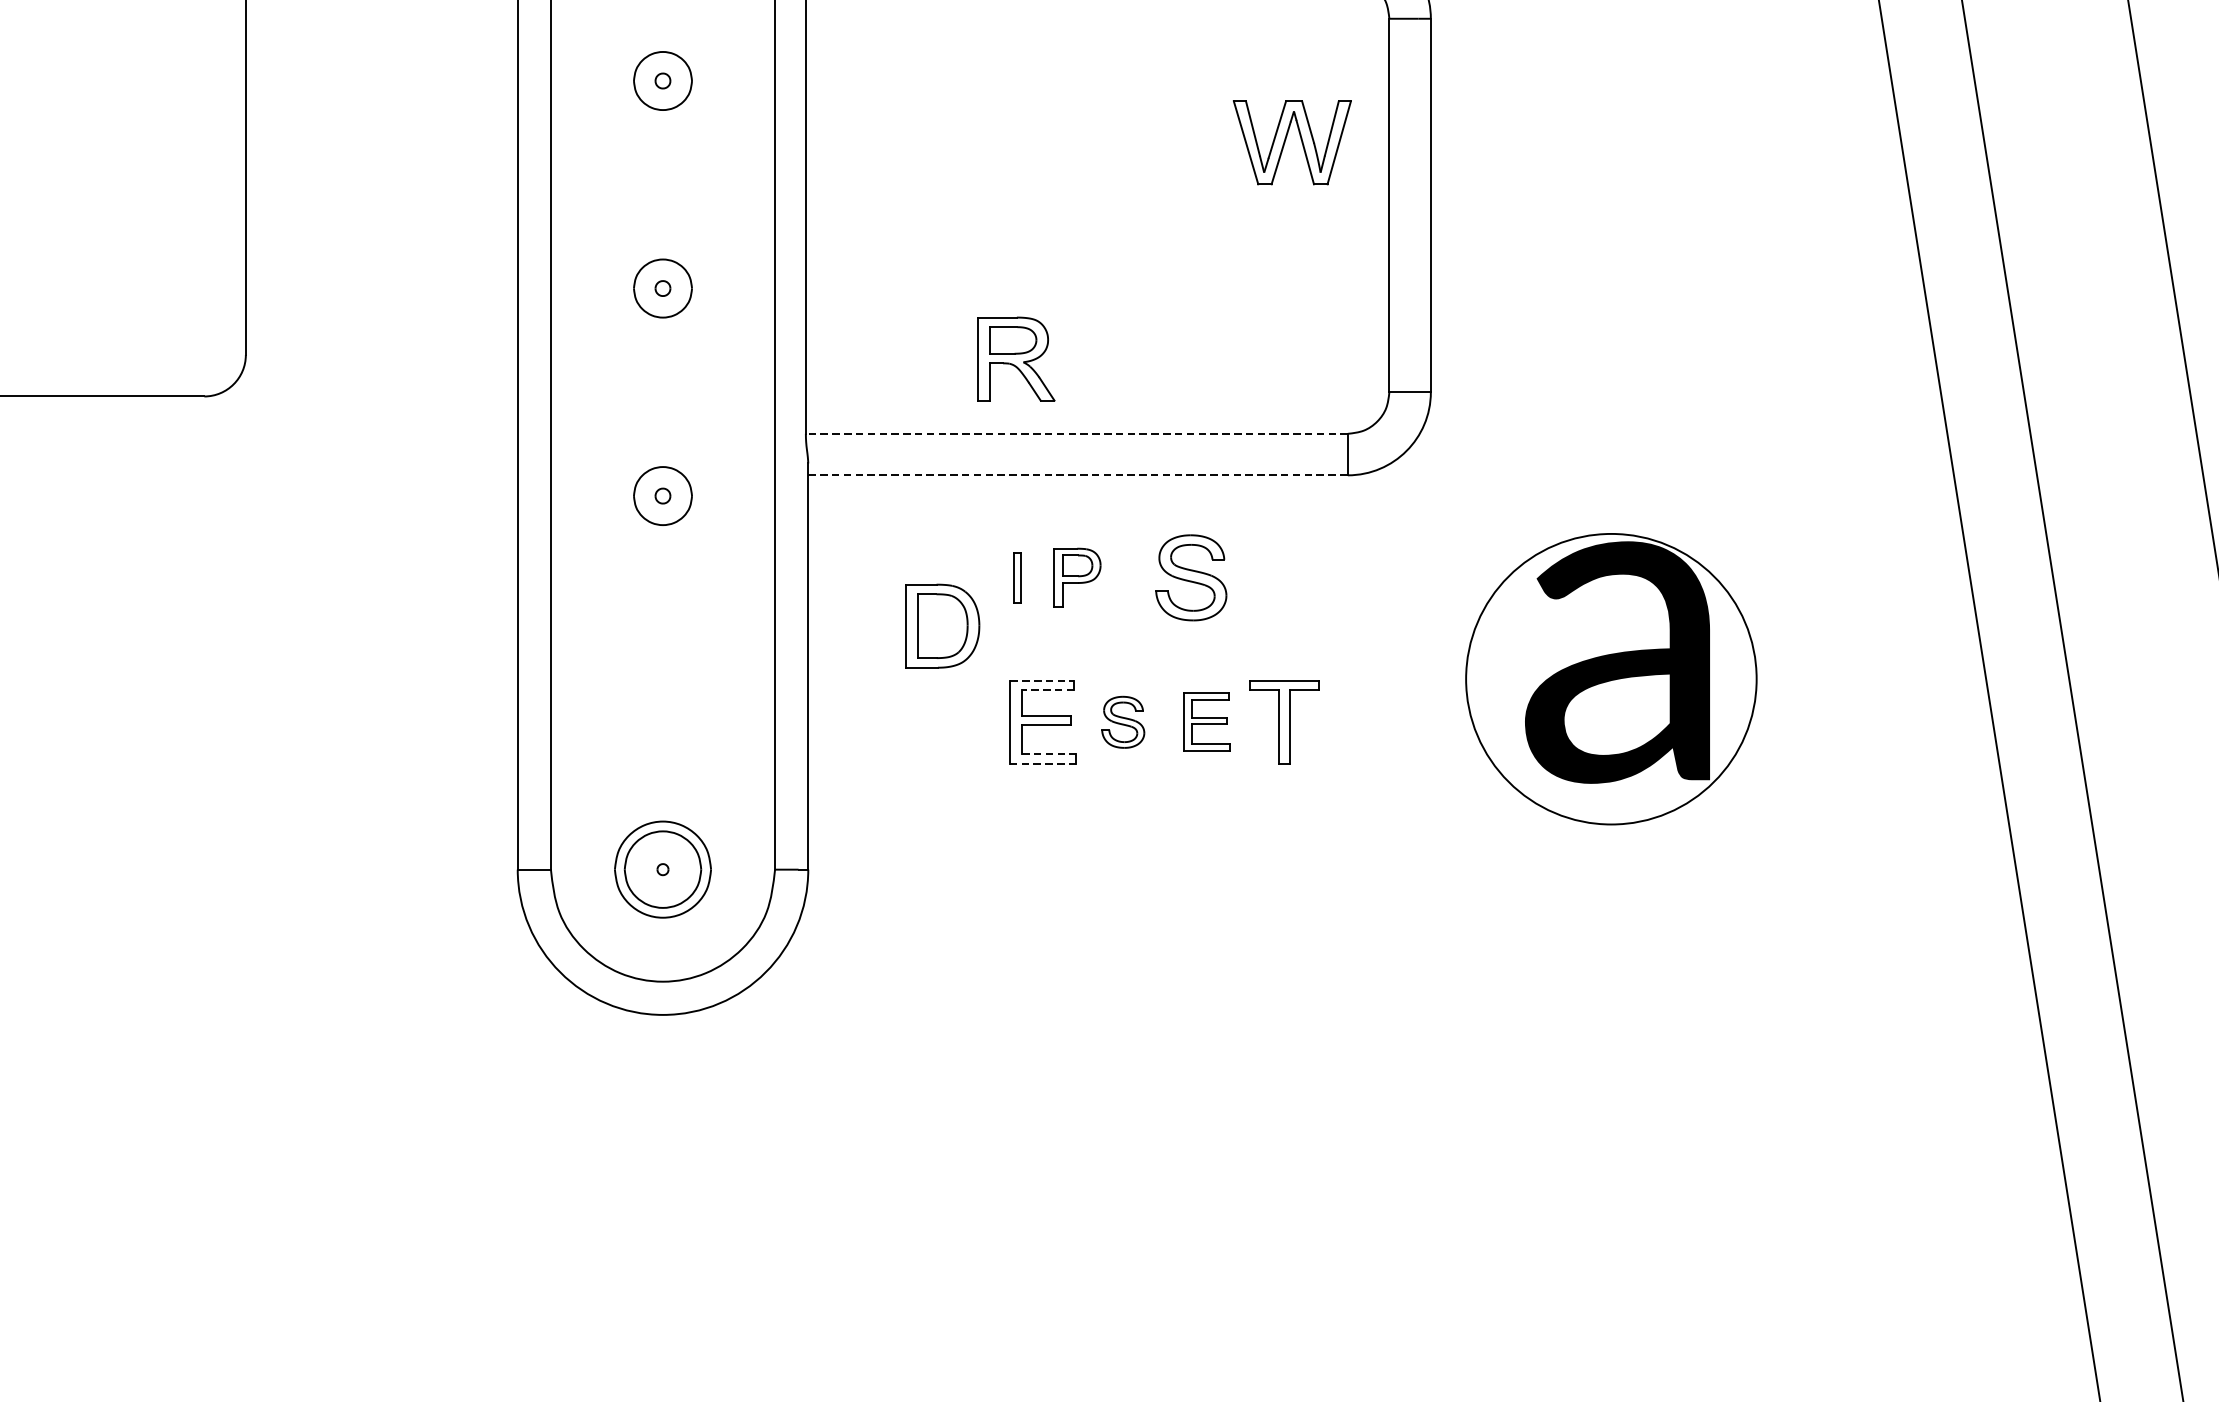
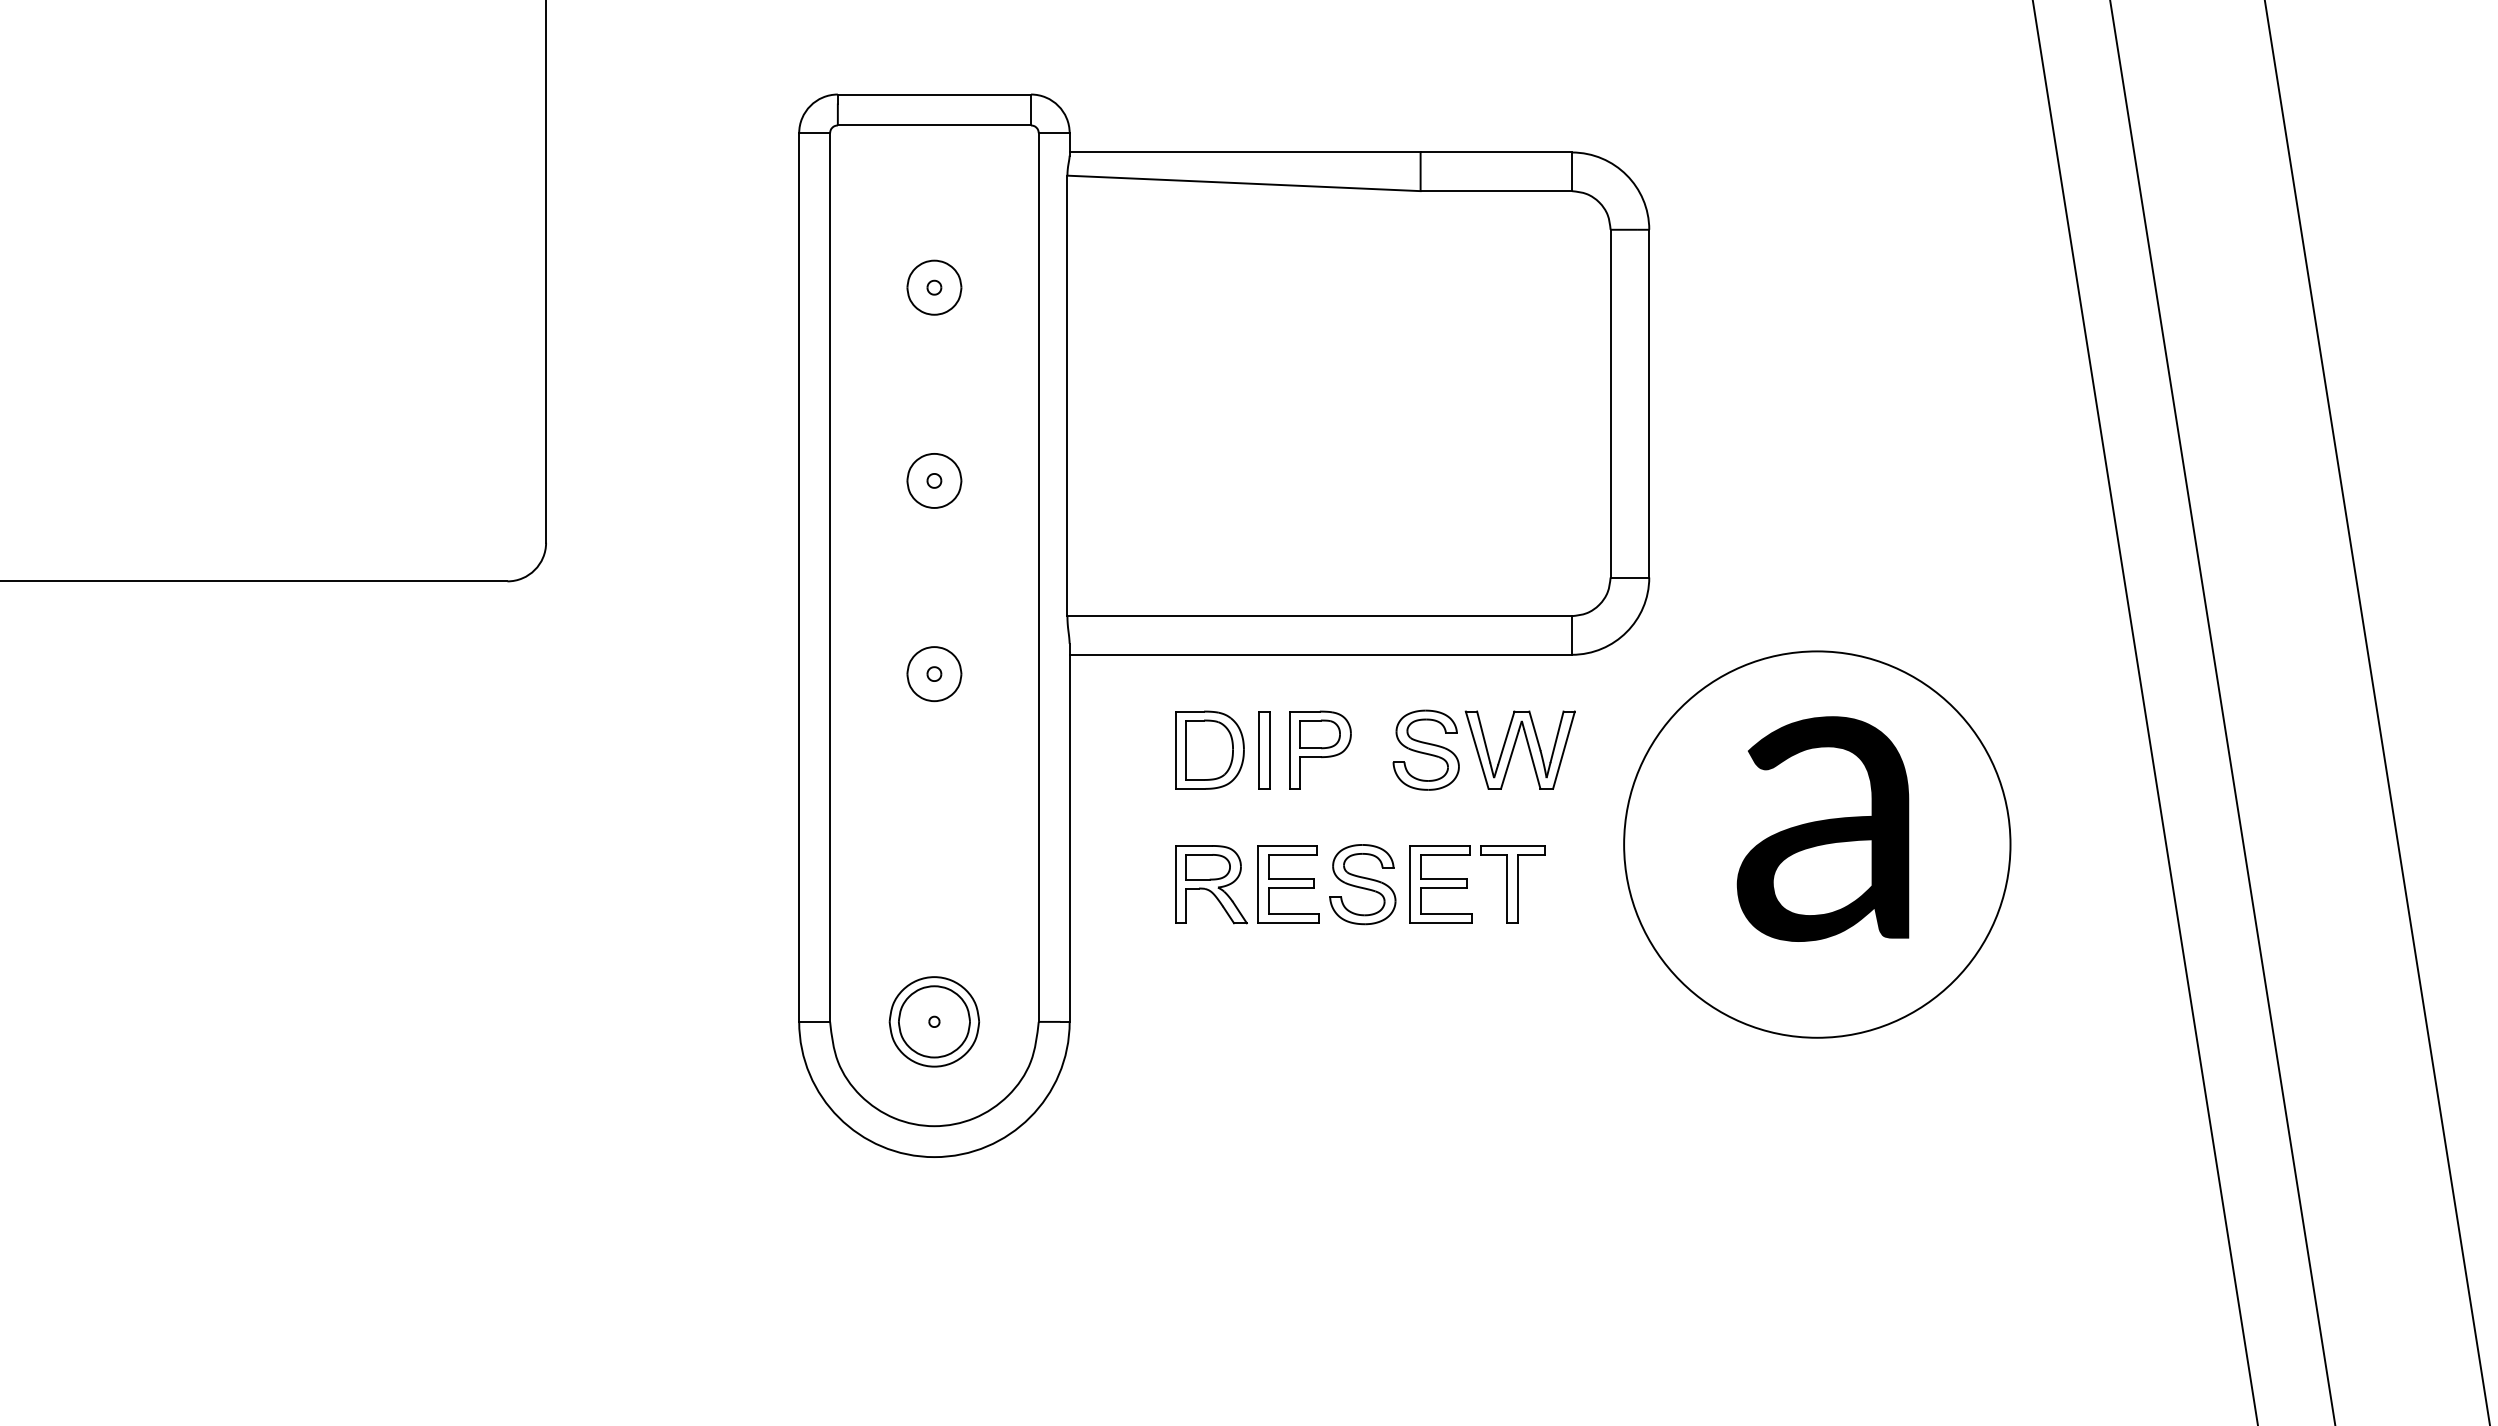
part: (1291, 142) -> (1519, 749), moved
part: (1016, 358) -> (1211, 884), moved
line: (1076, 434) -> (1319, 616), dashed -> solid
line: (1078, 475) -> (1321, 654), dashed -> solid
part: (1077, 577) -> (1320, 749), size x1.43
part: (1017, 578) -> (1264, 750), size x1.67
part: (942, 625) -> (1209, 749), moved
circle: (1611, 679) -> (1817, 844), size x1.43
line: (1042, 680) -> (1287, 845), dashed -> solid
line: (1047, 689) -> (1292, 854), dashed -> solid
part: (1122, 722) -> (1362, 884), size x1.67
part: (1206, 722) -> (1440, 884), size x1.43
line: (1049, 754) -> (1294, 914), dashed -> solid
line: (1043, 763) -> (1288, 923), dashed -> solid

